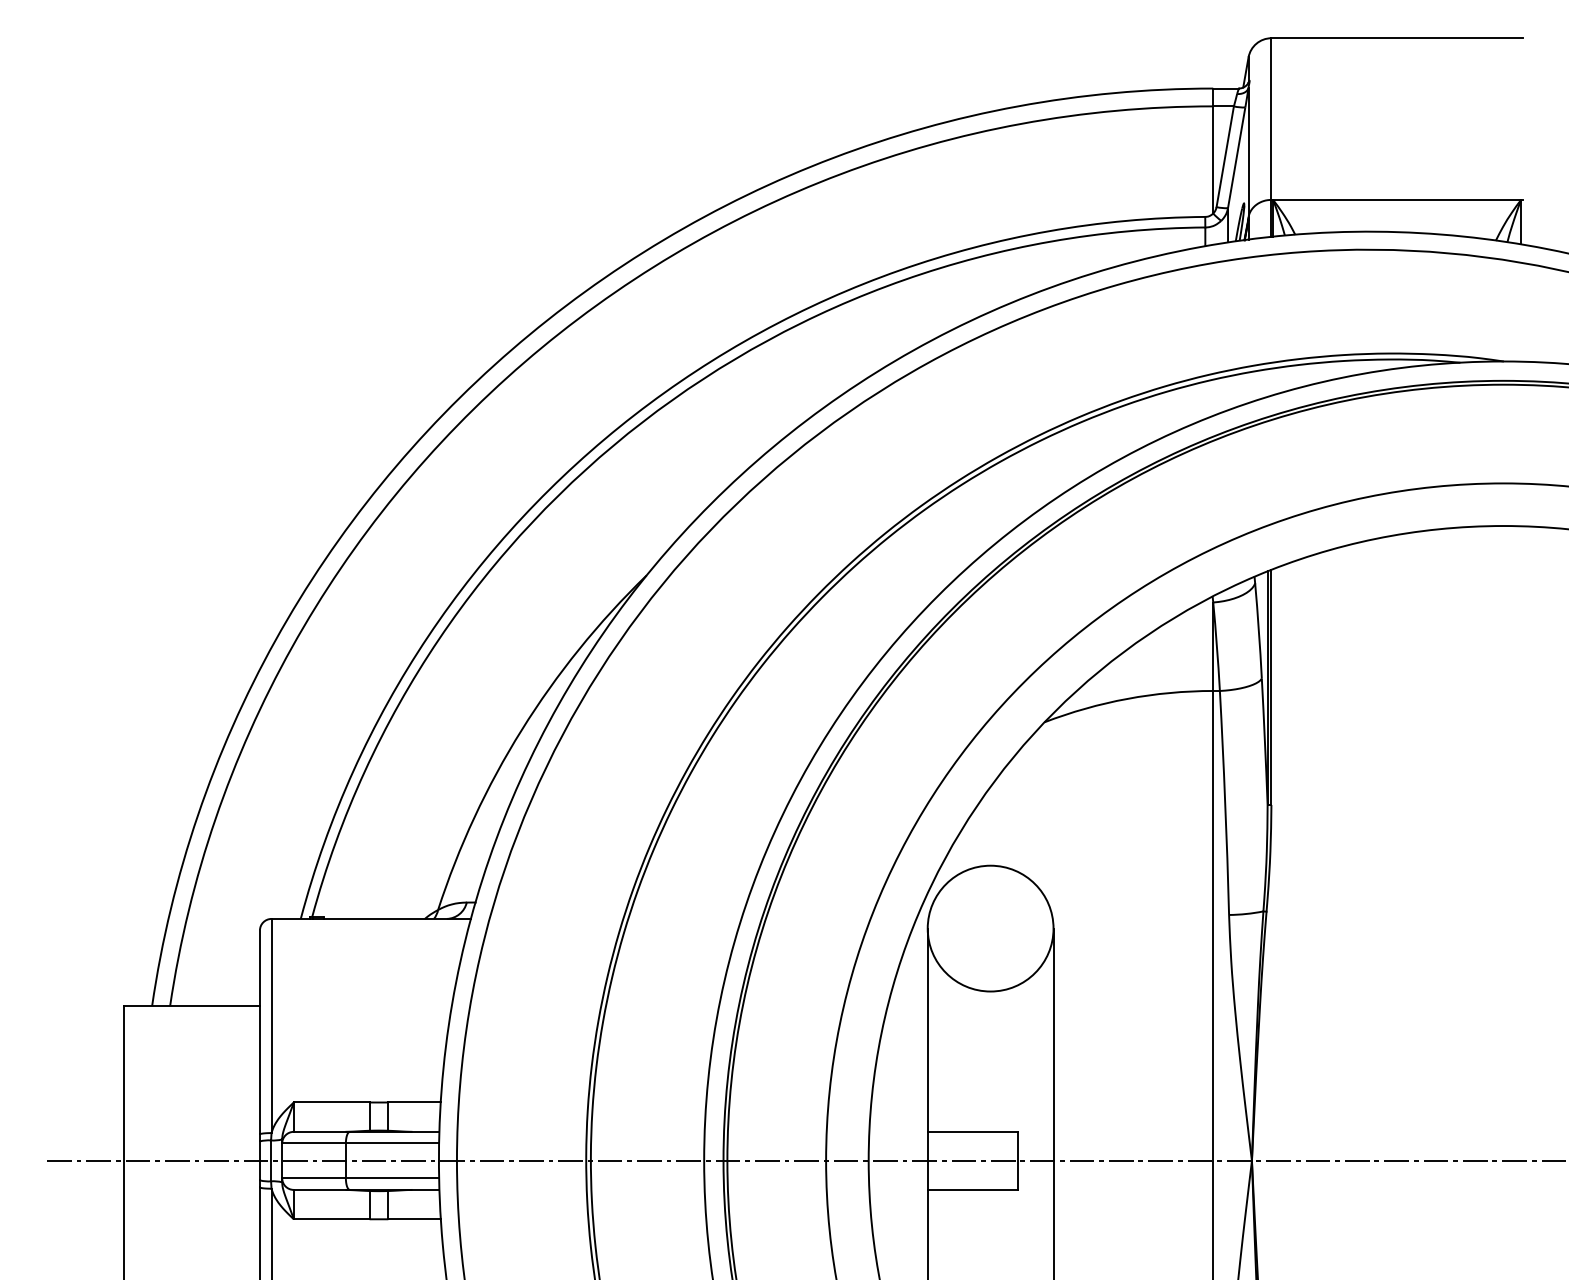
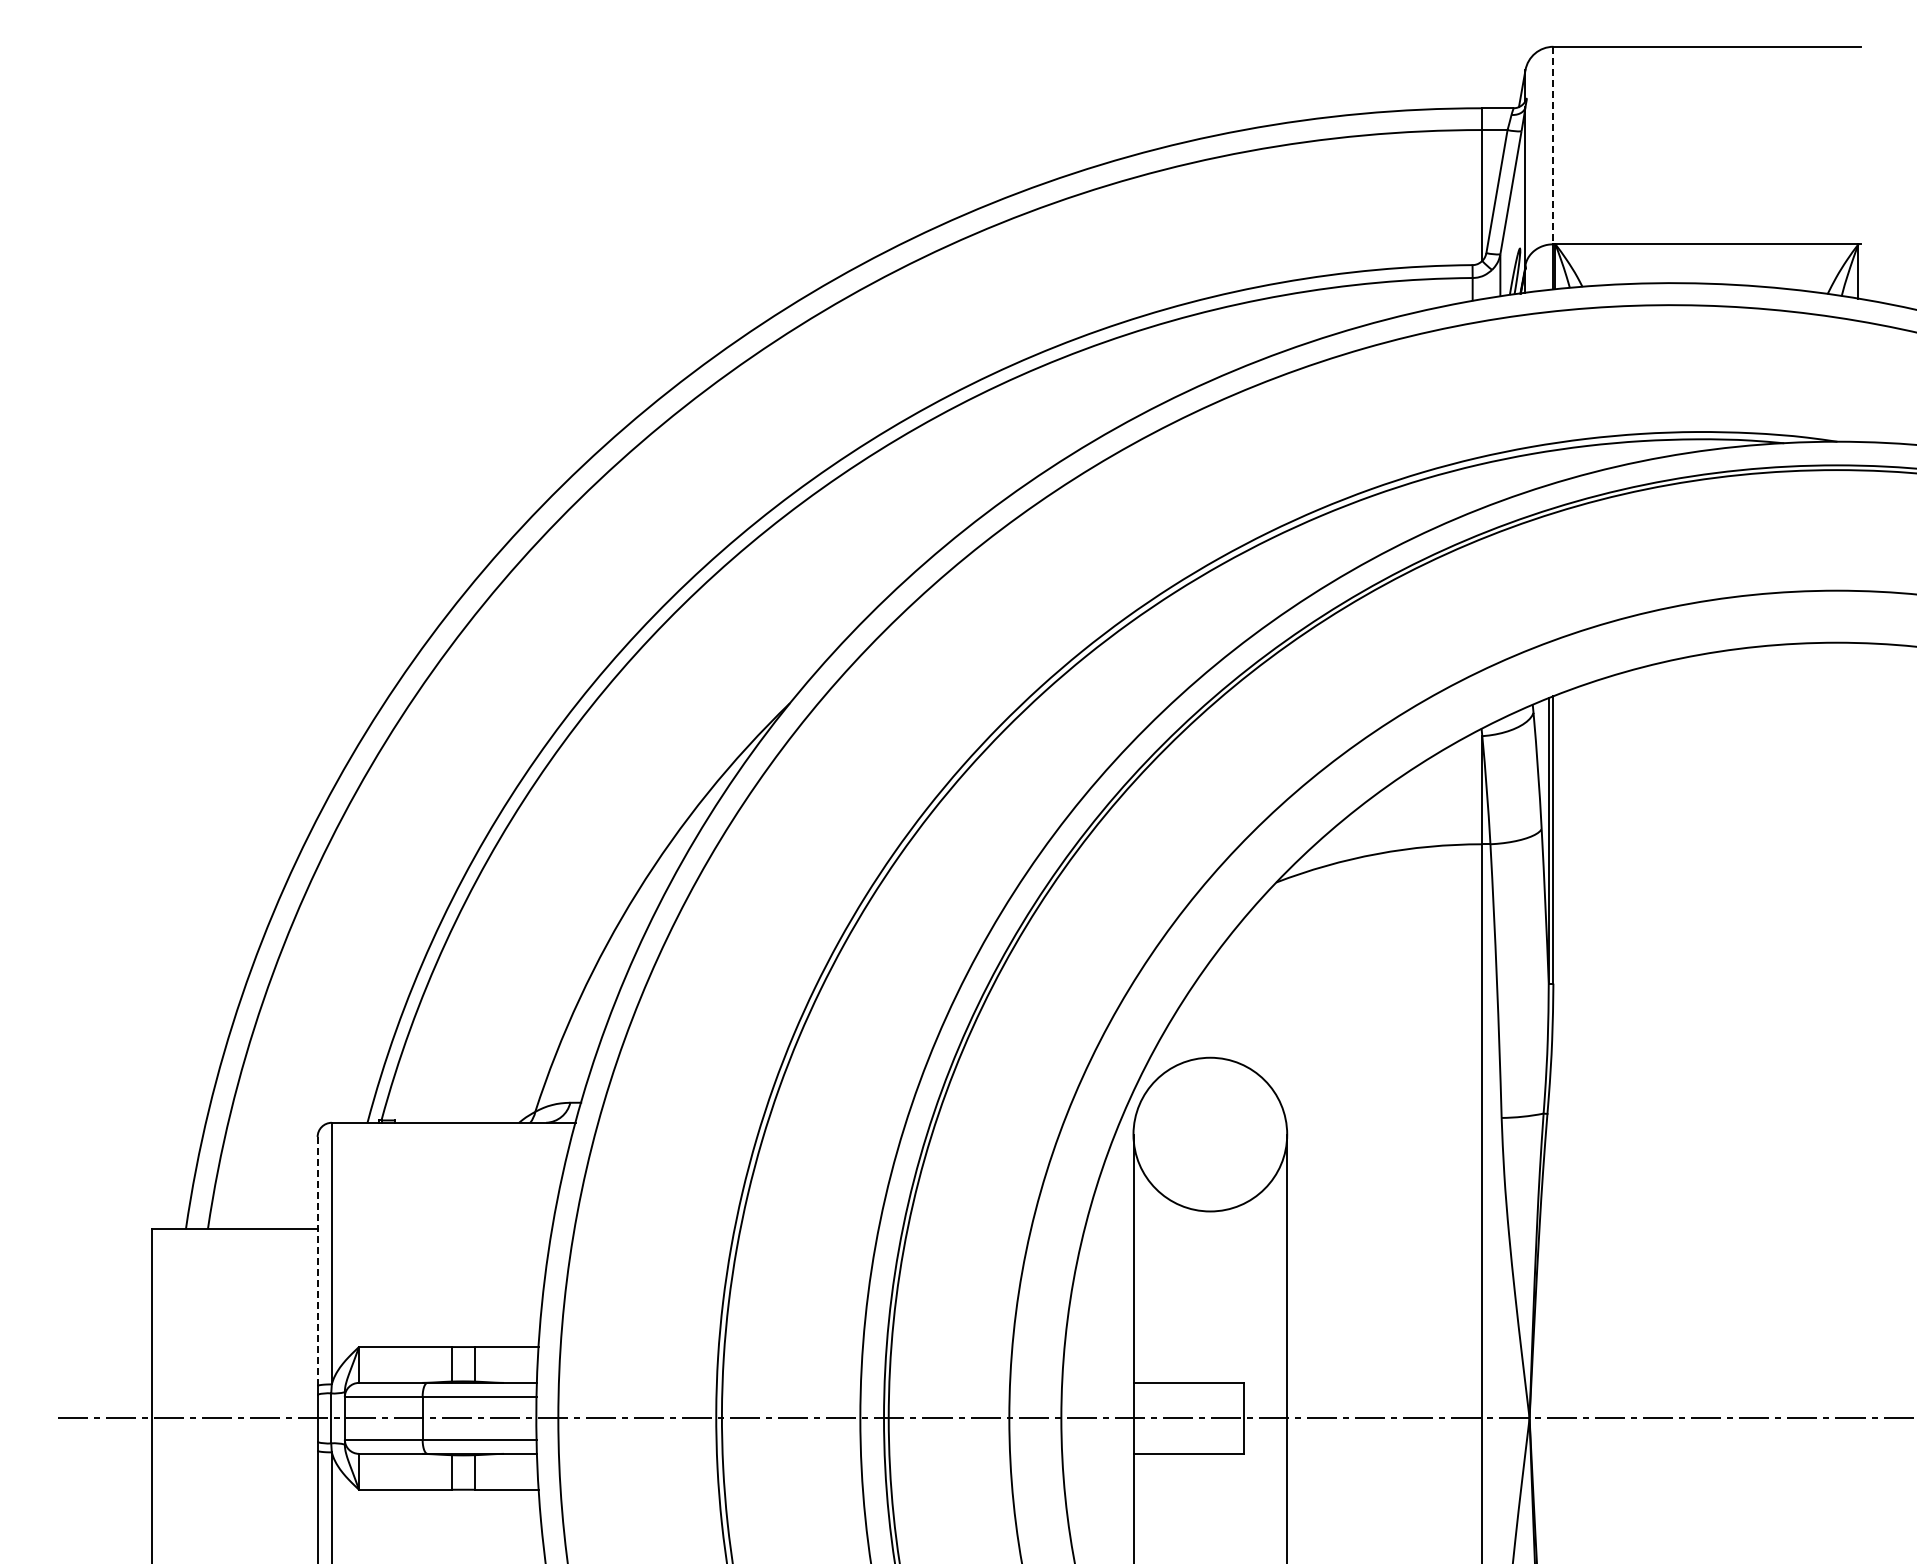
line: (1271, 119) -> (1553, 145), solid -> dashed
line: (259, 1032) -> (317, 1261), solid -> dashed

